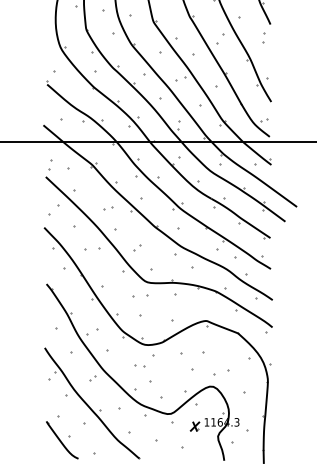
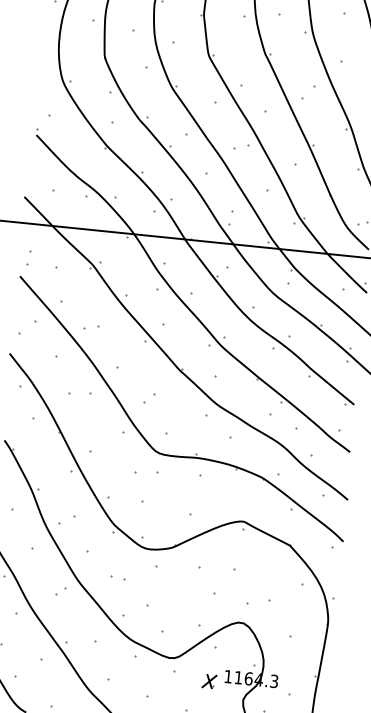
part: (108, 208) -> (91, 327), moved
part: (139, 365) -> (117, 577), moved

